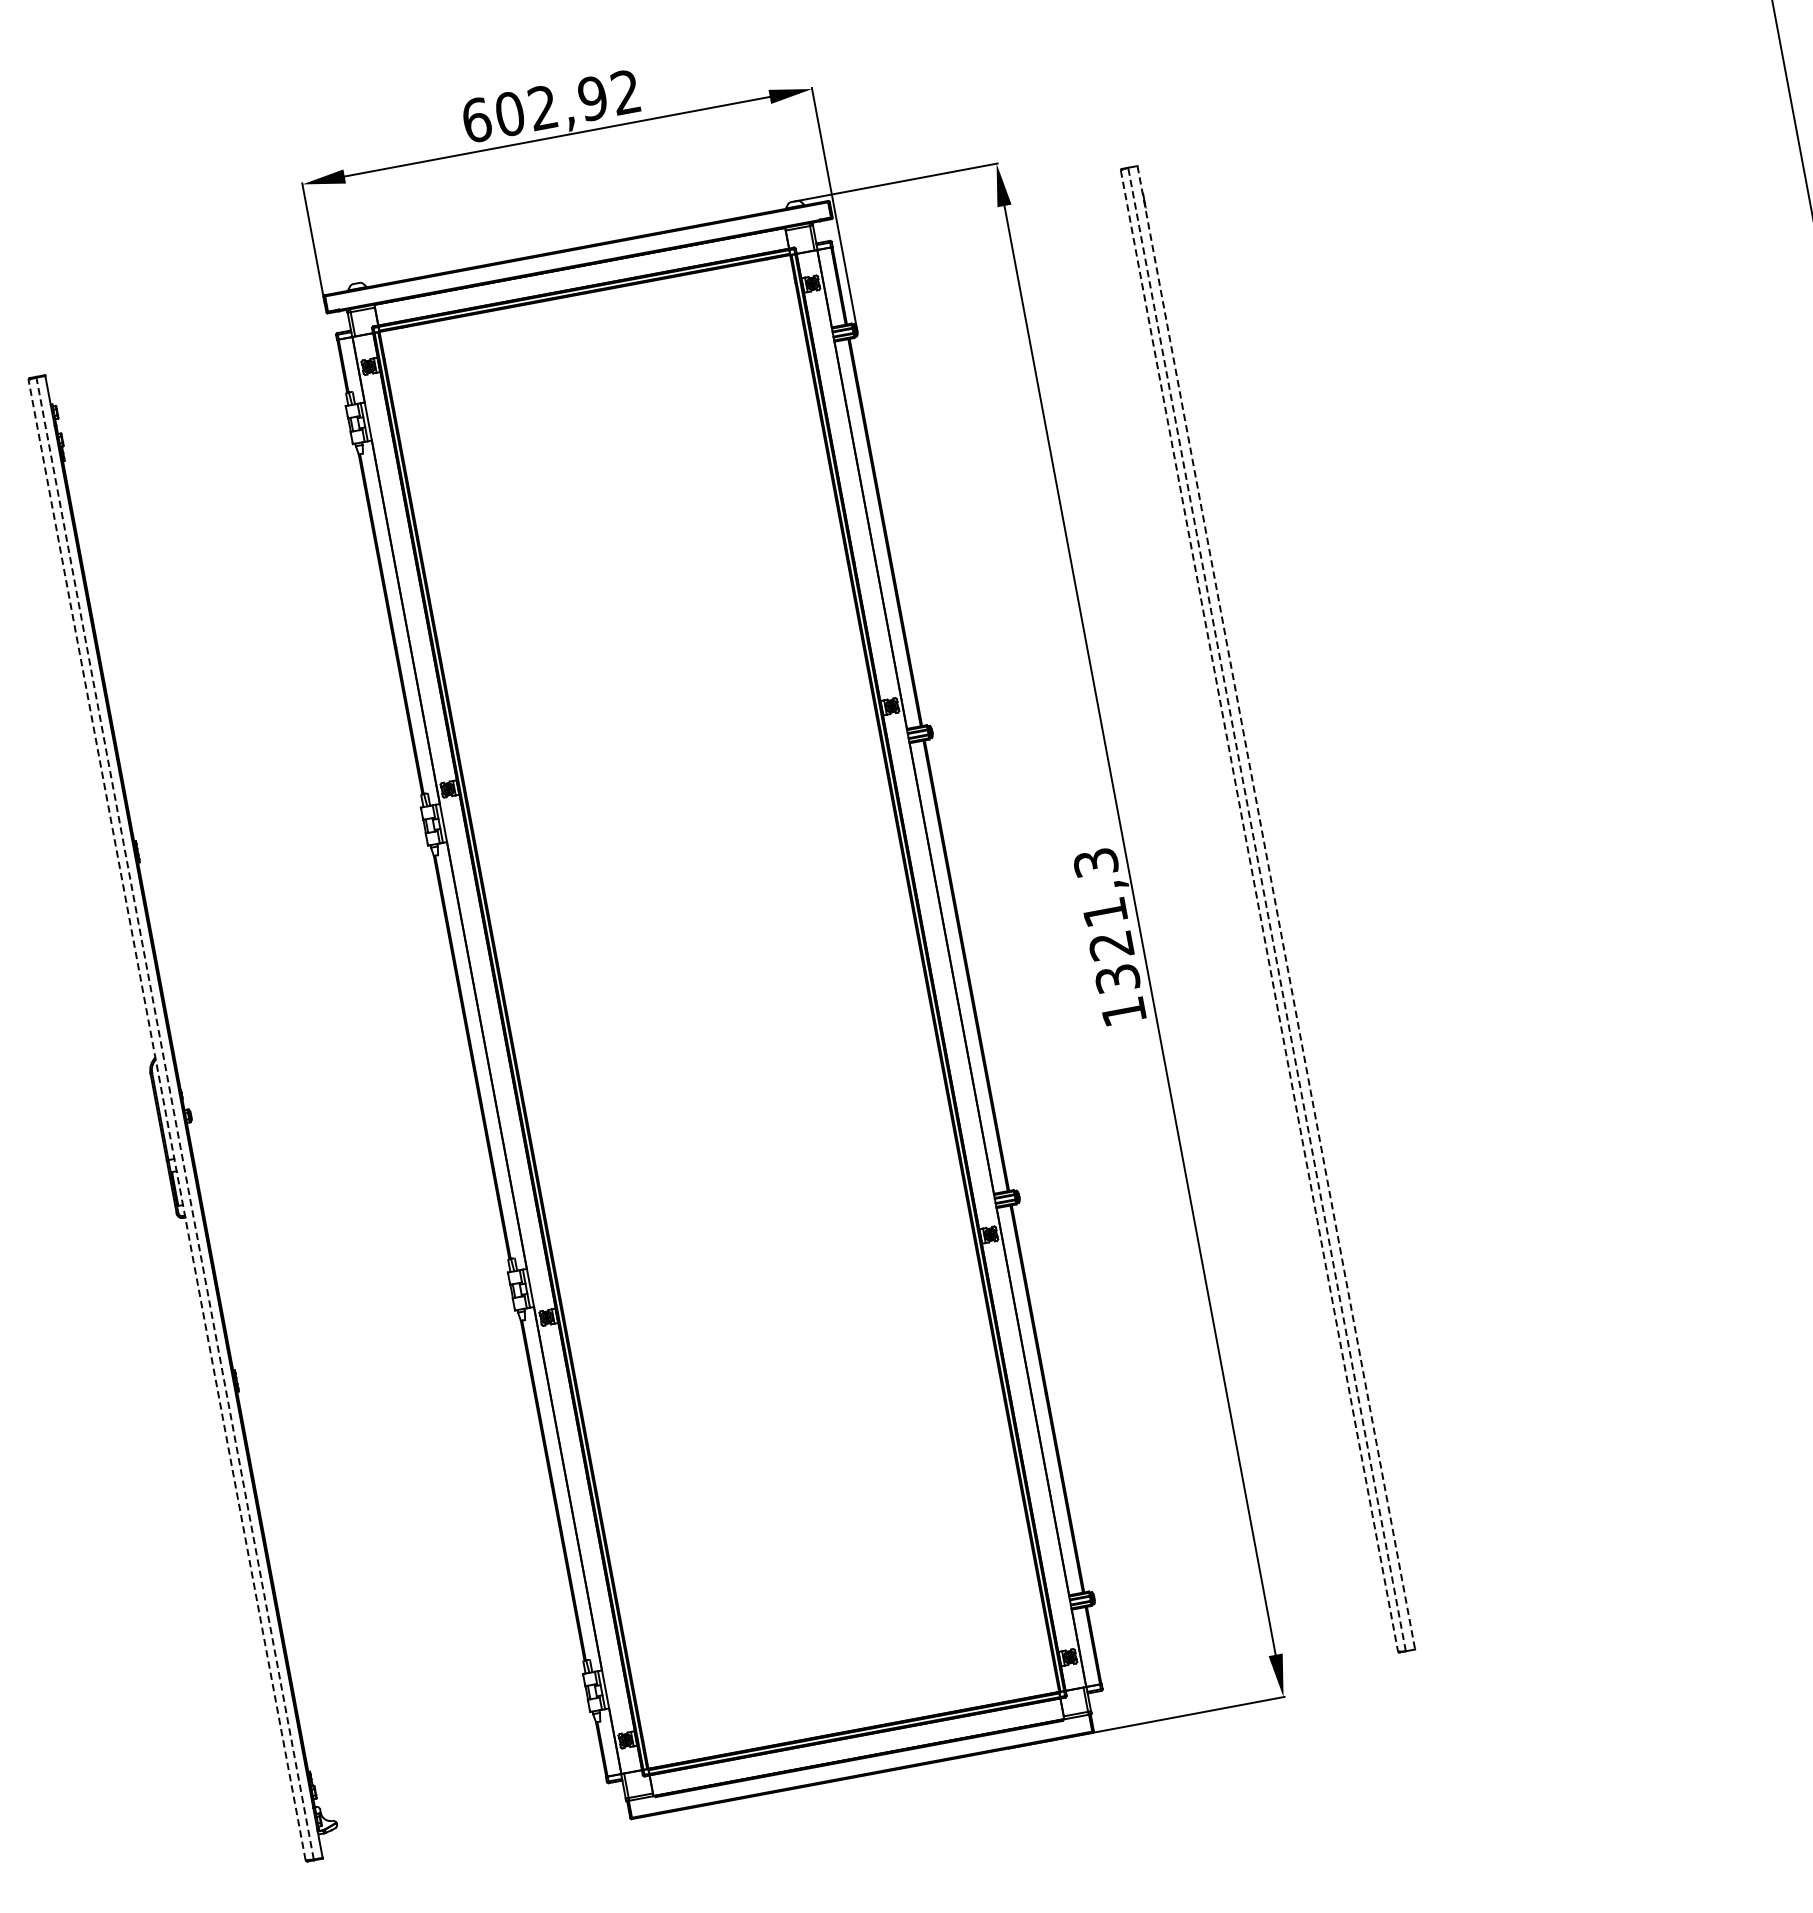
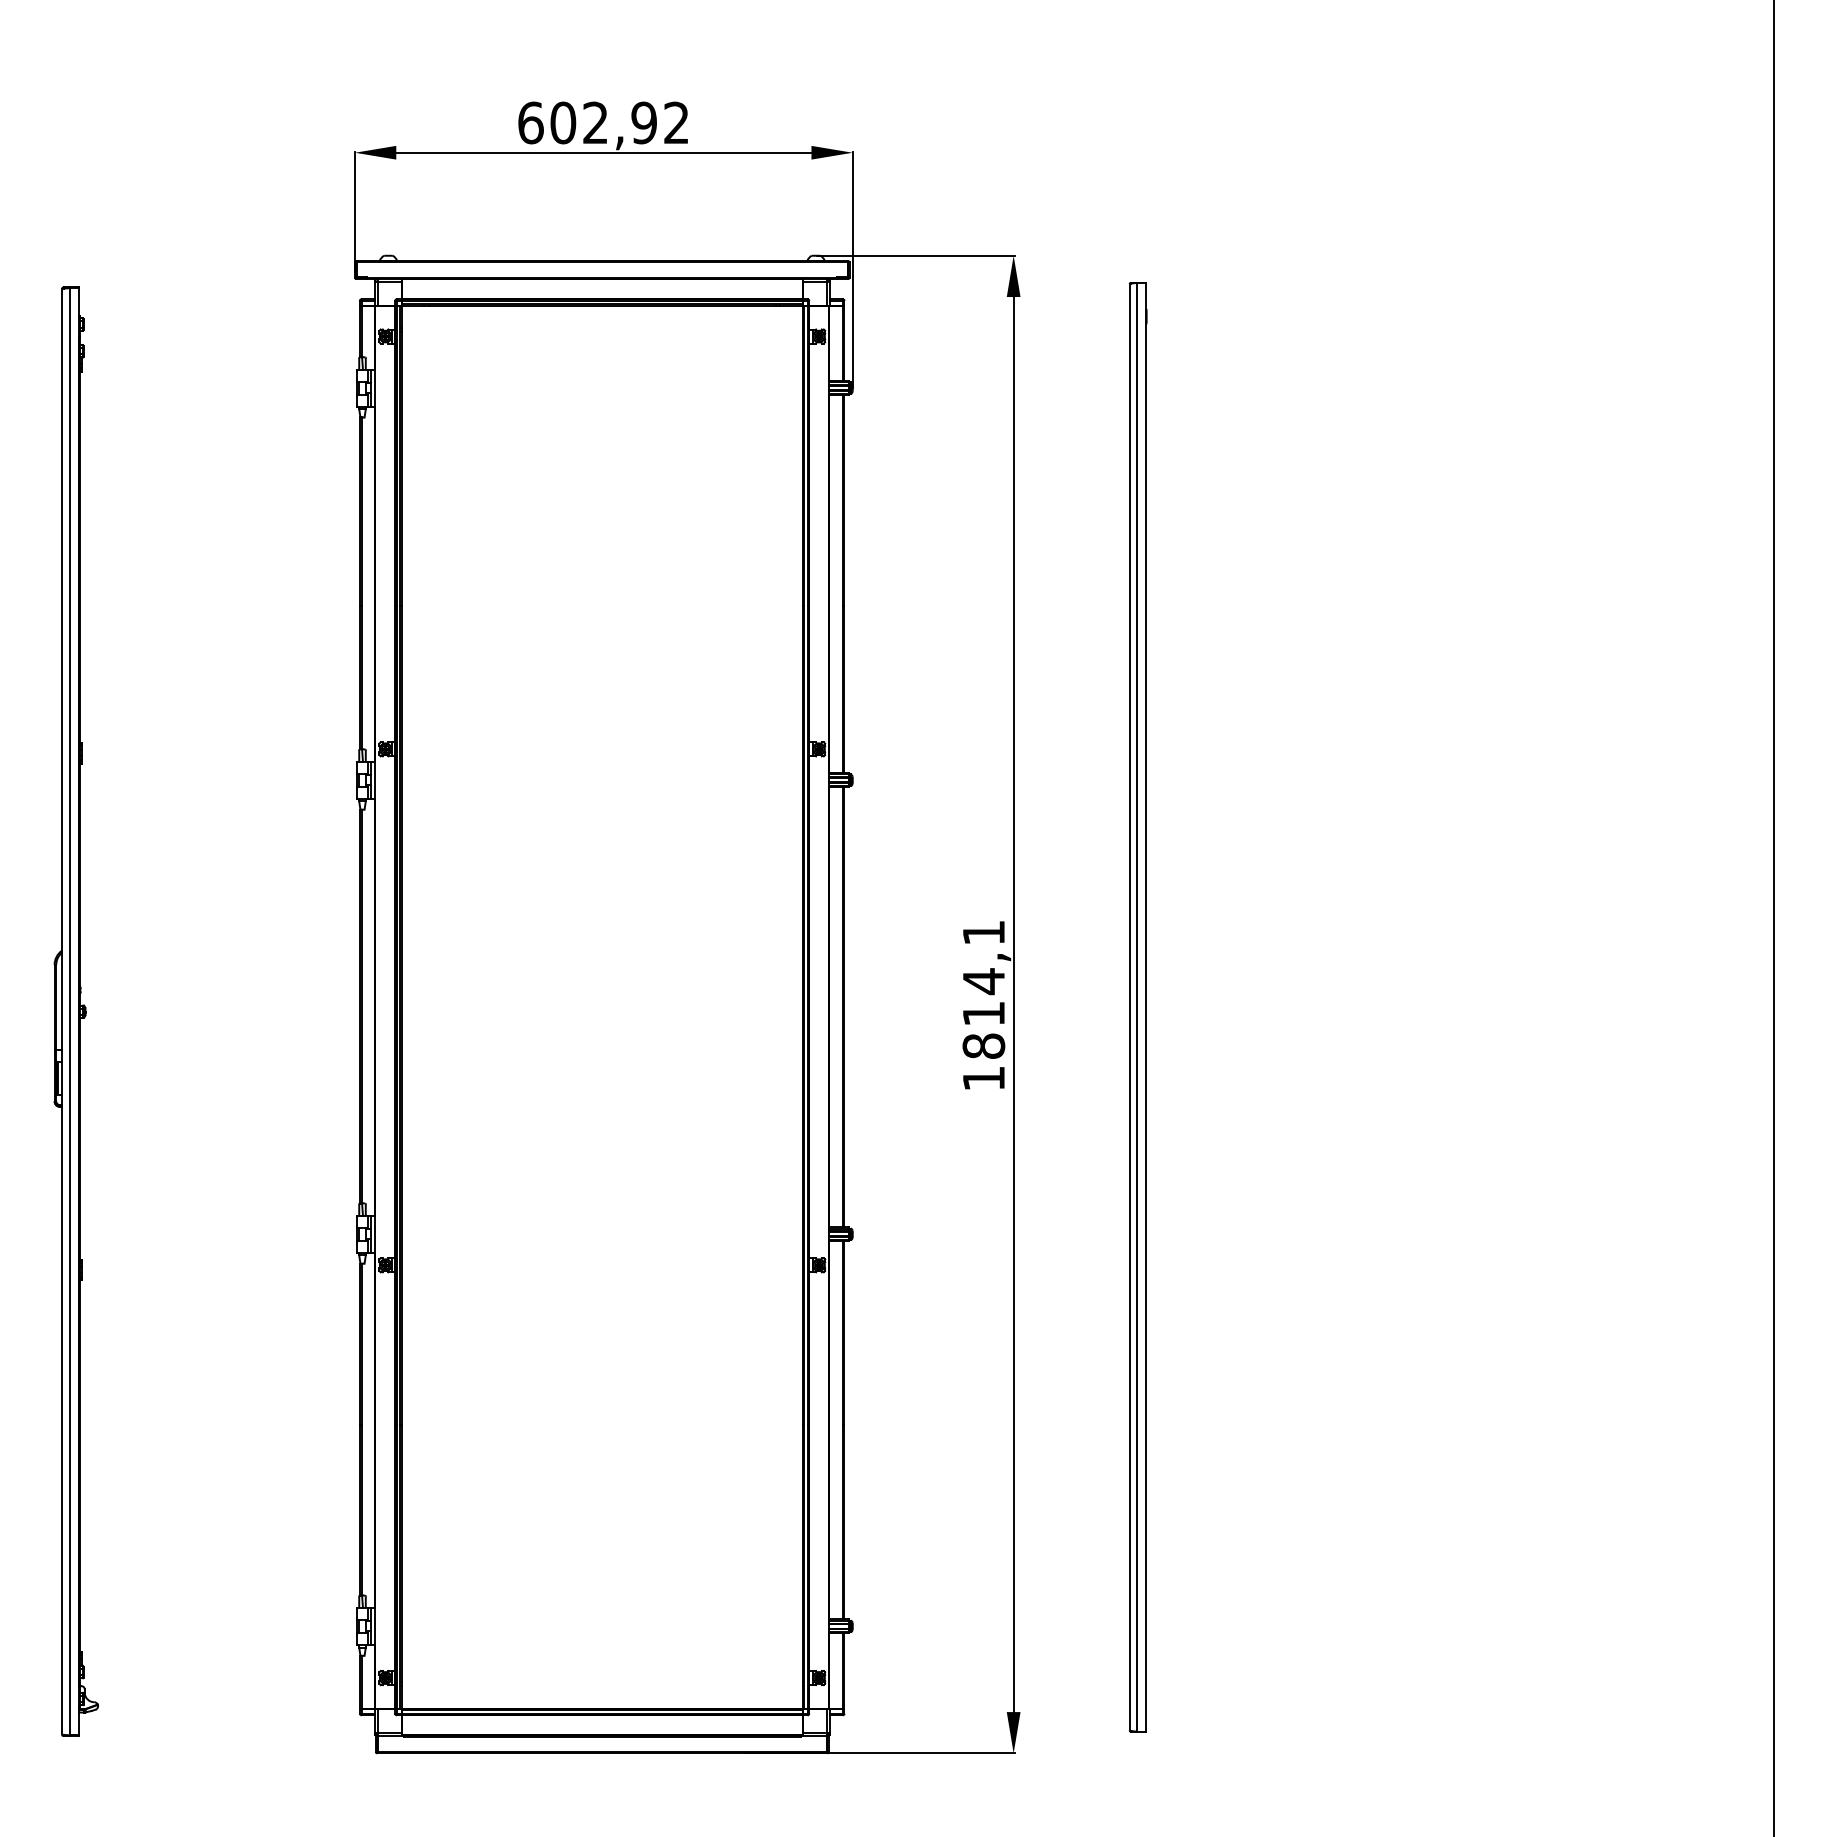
line: (1276, 907) -> (1146, 1007), dashed -> solid
line: (1267, 908) -> (1137, 1006), dashed -> solid
line: (1259, 911) -> (1129, 1007), dashed -> solid
text: (1106, 920) -> (983, 989), 1321,3 -> 1814,1
line: (174, 1118) -> (69, 1011), dashed -> solid
line: (167, 1119) -> (62, 1011), dashed -> solid

